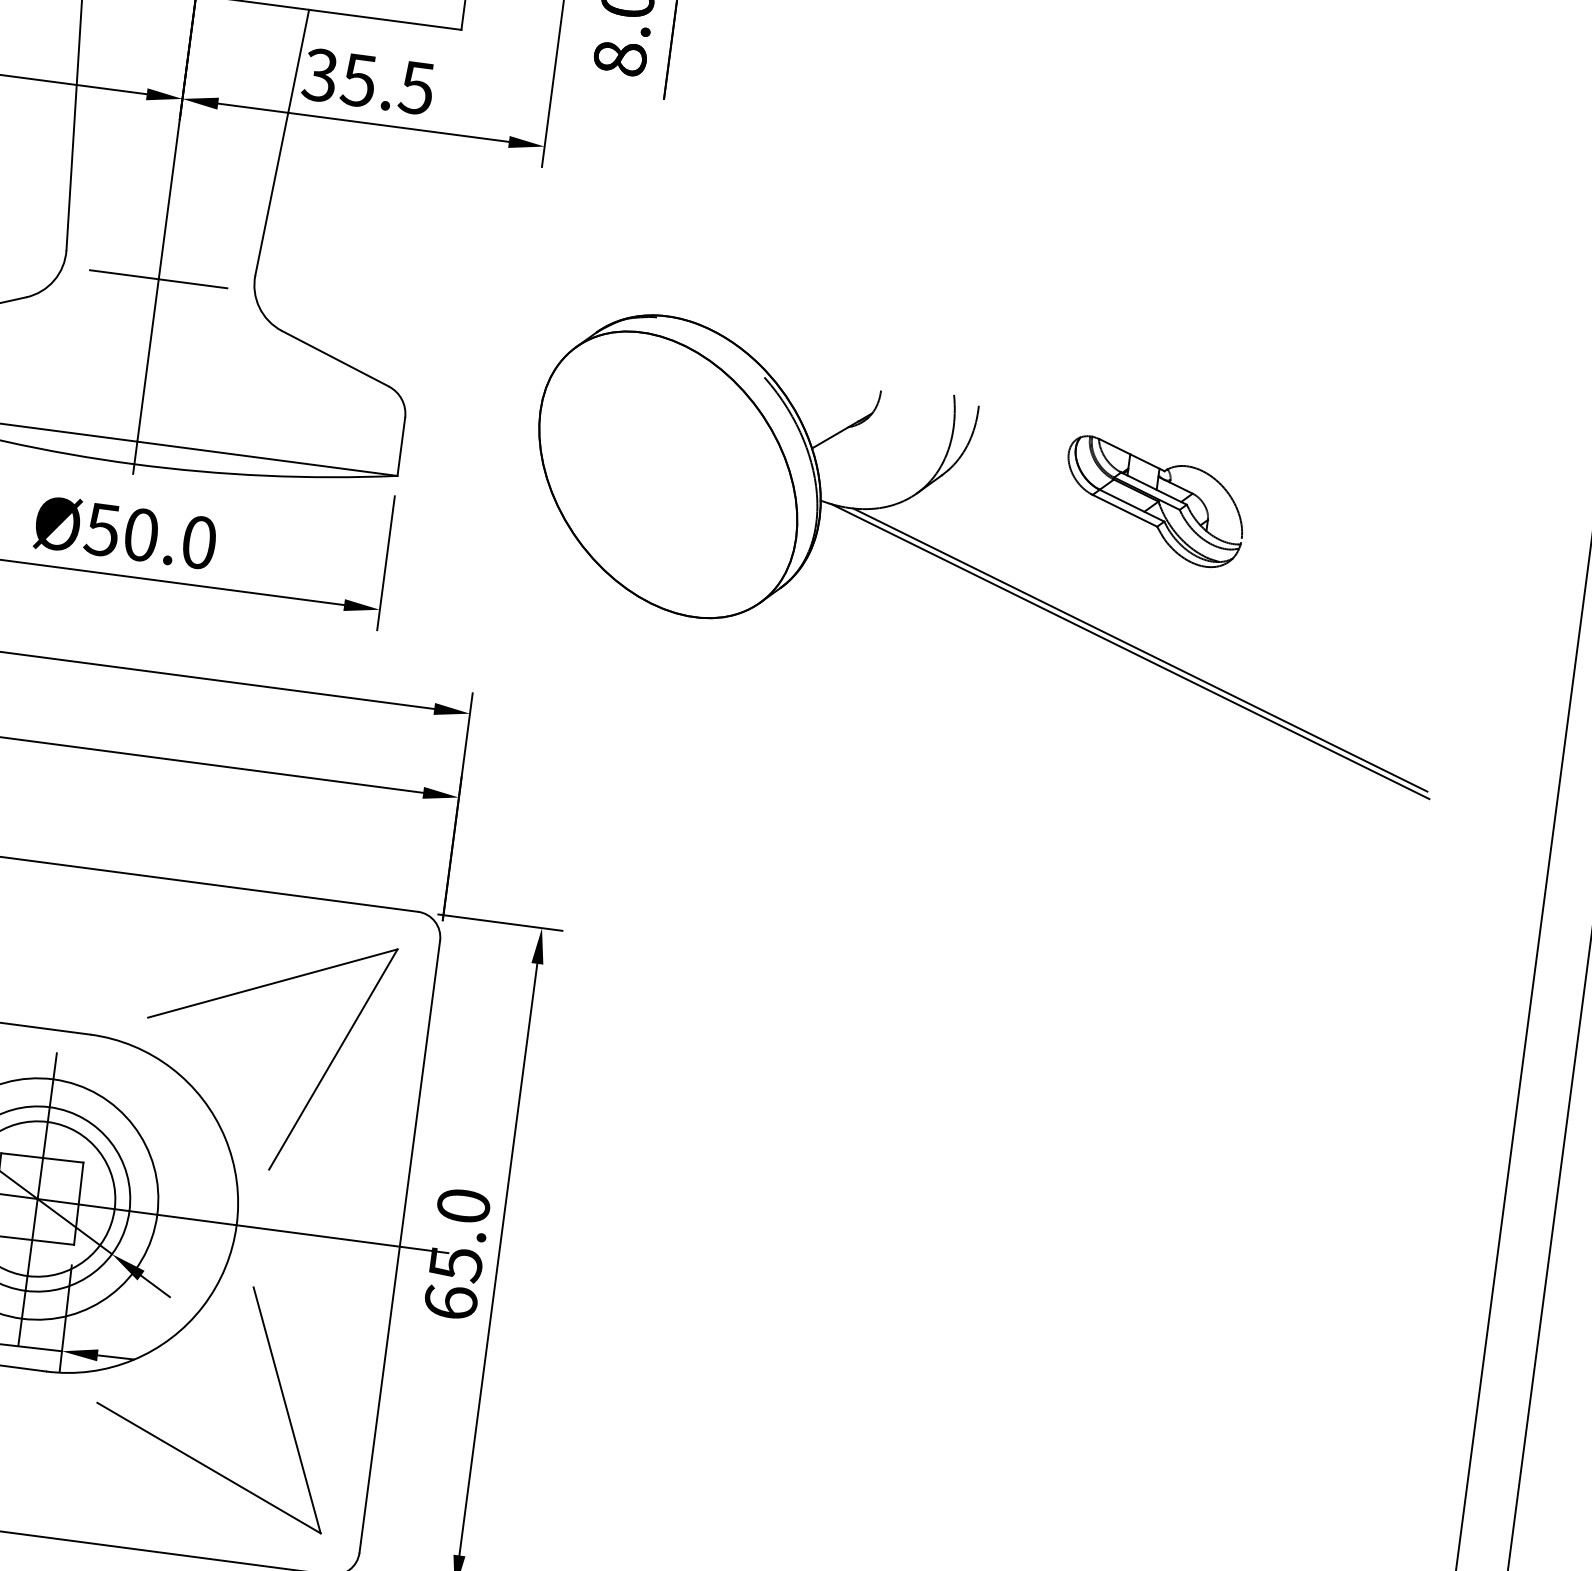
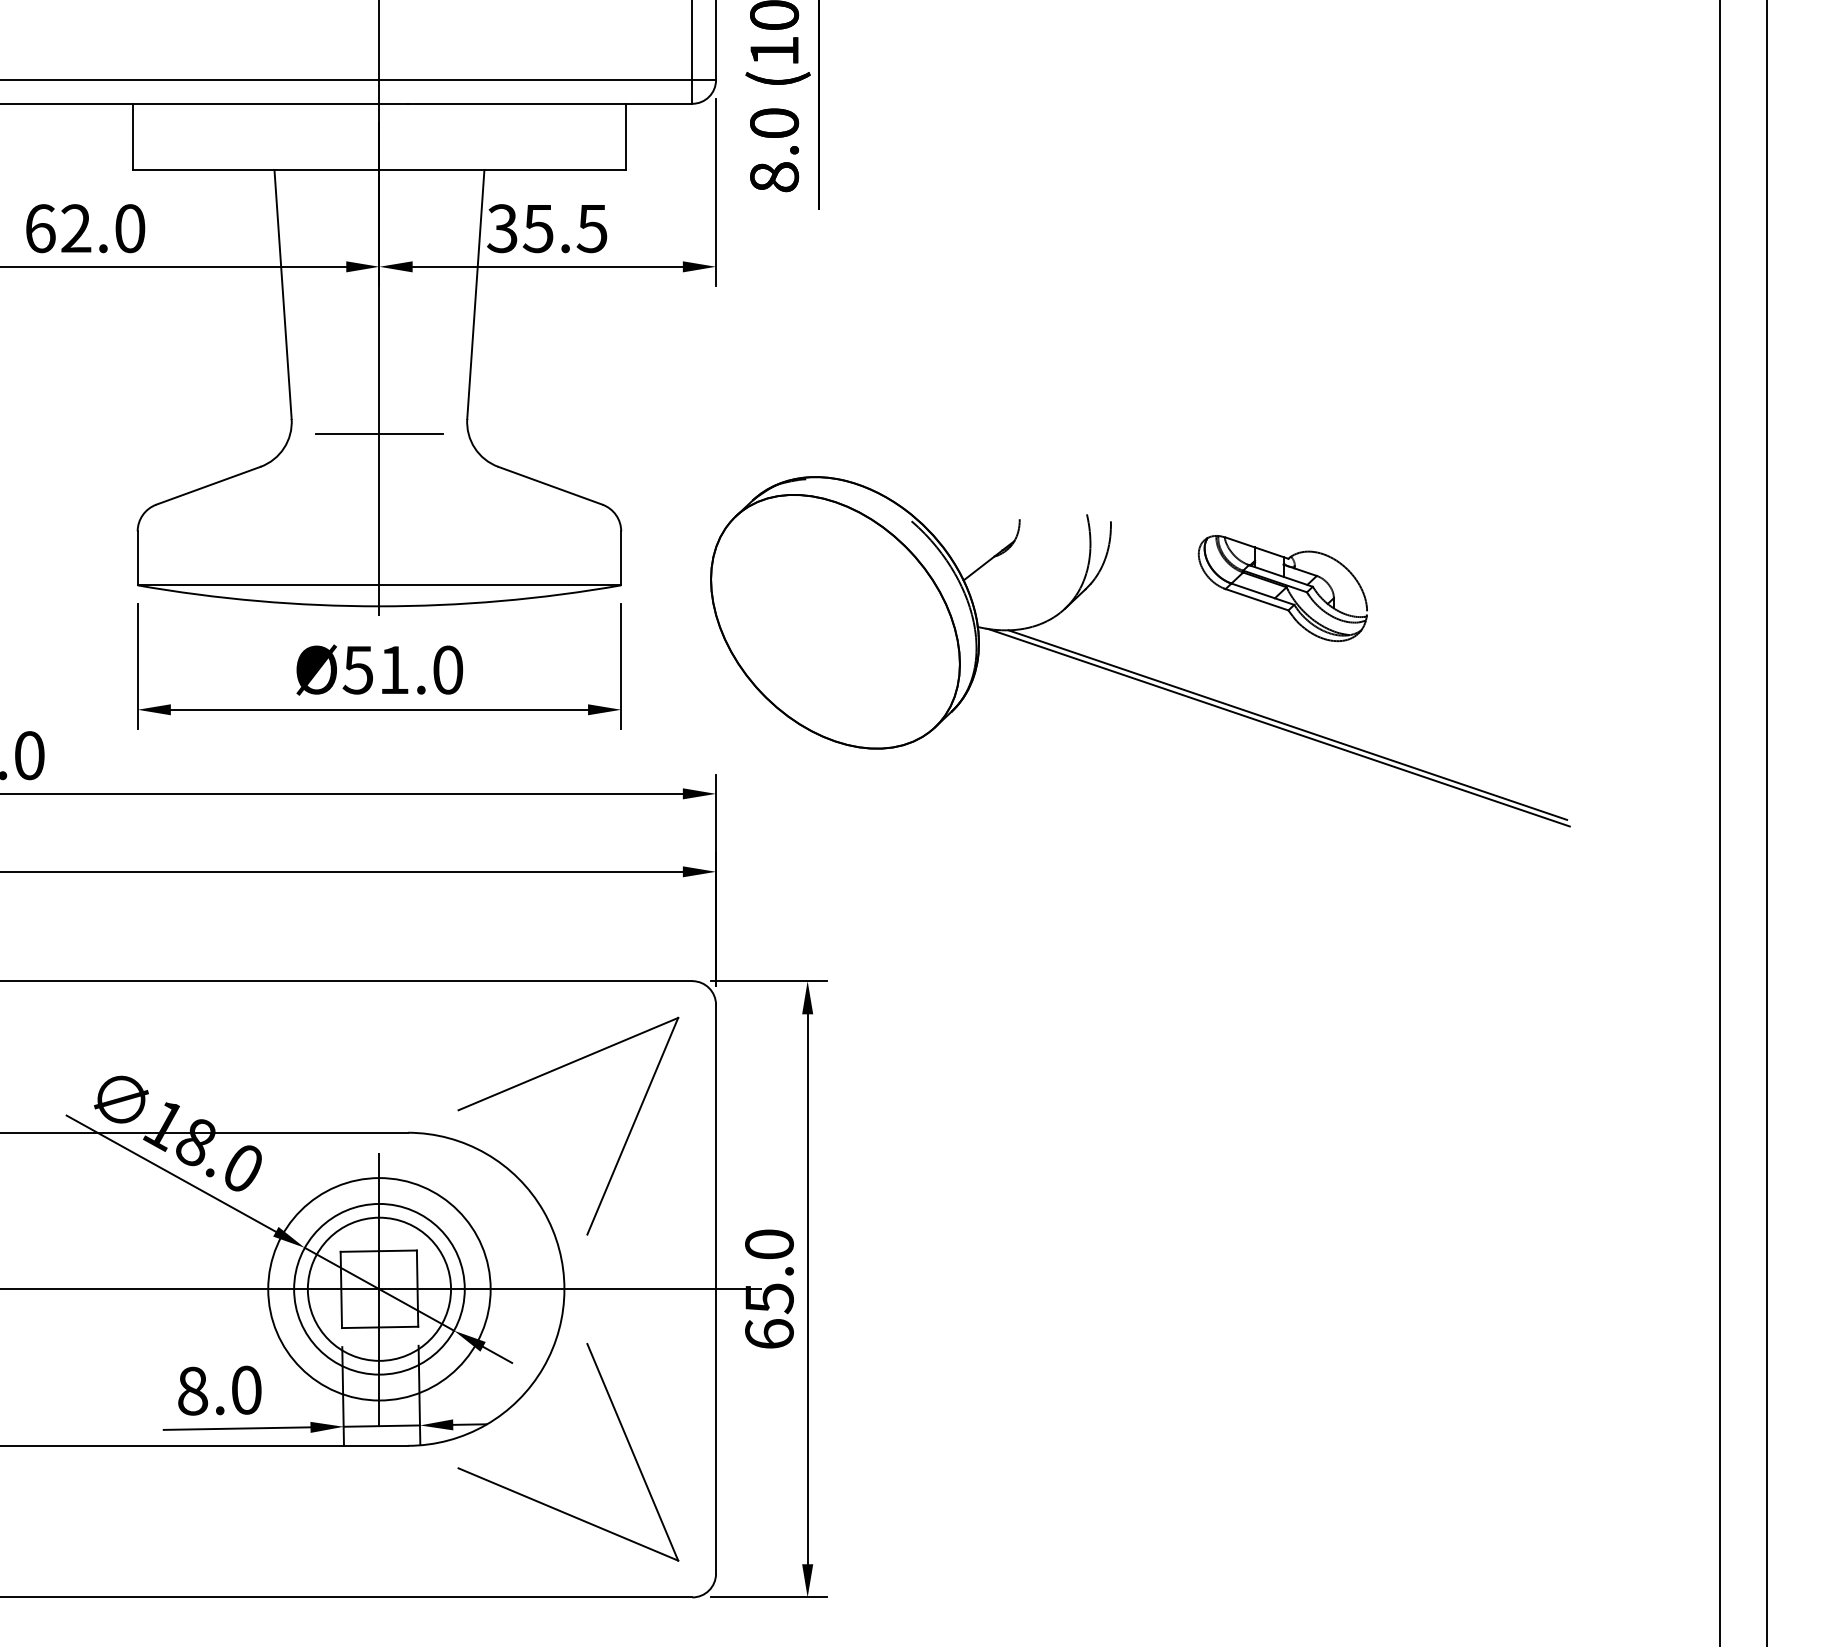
text: (141, 534) -> (394, 669), Ø50.0 -> Ø51.0
part: (981, 570) -> (1133, 671), moved

